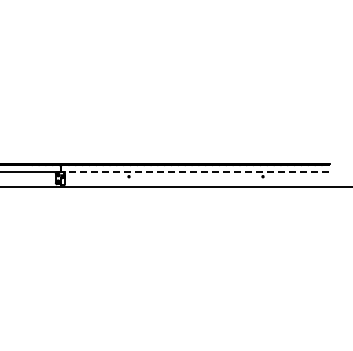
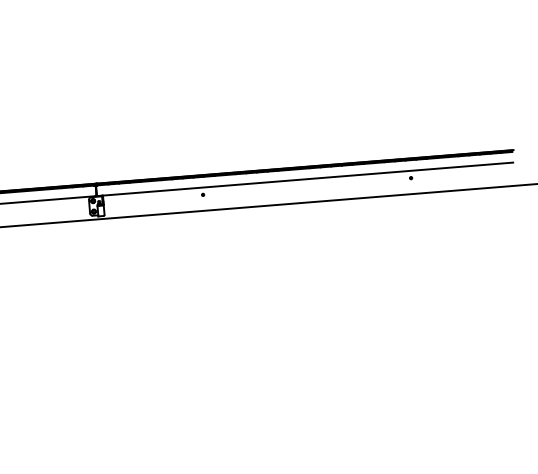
line: (195, 172) -> (305, 180), dashed -> solid

